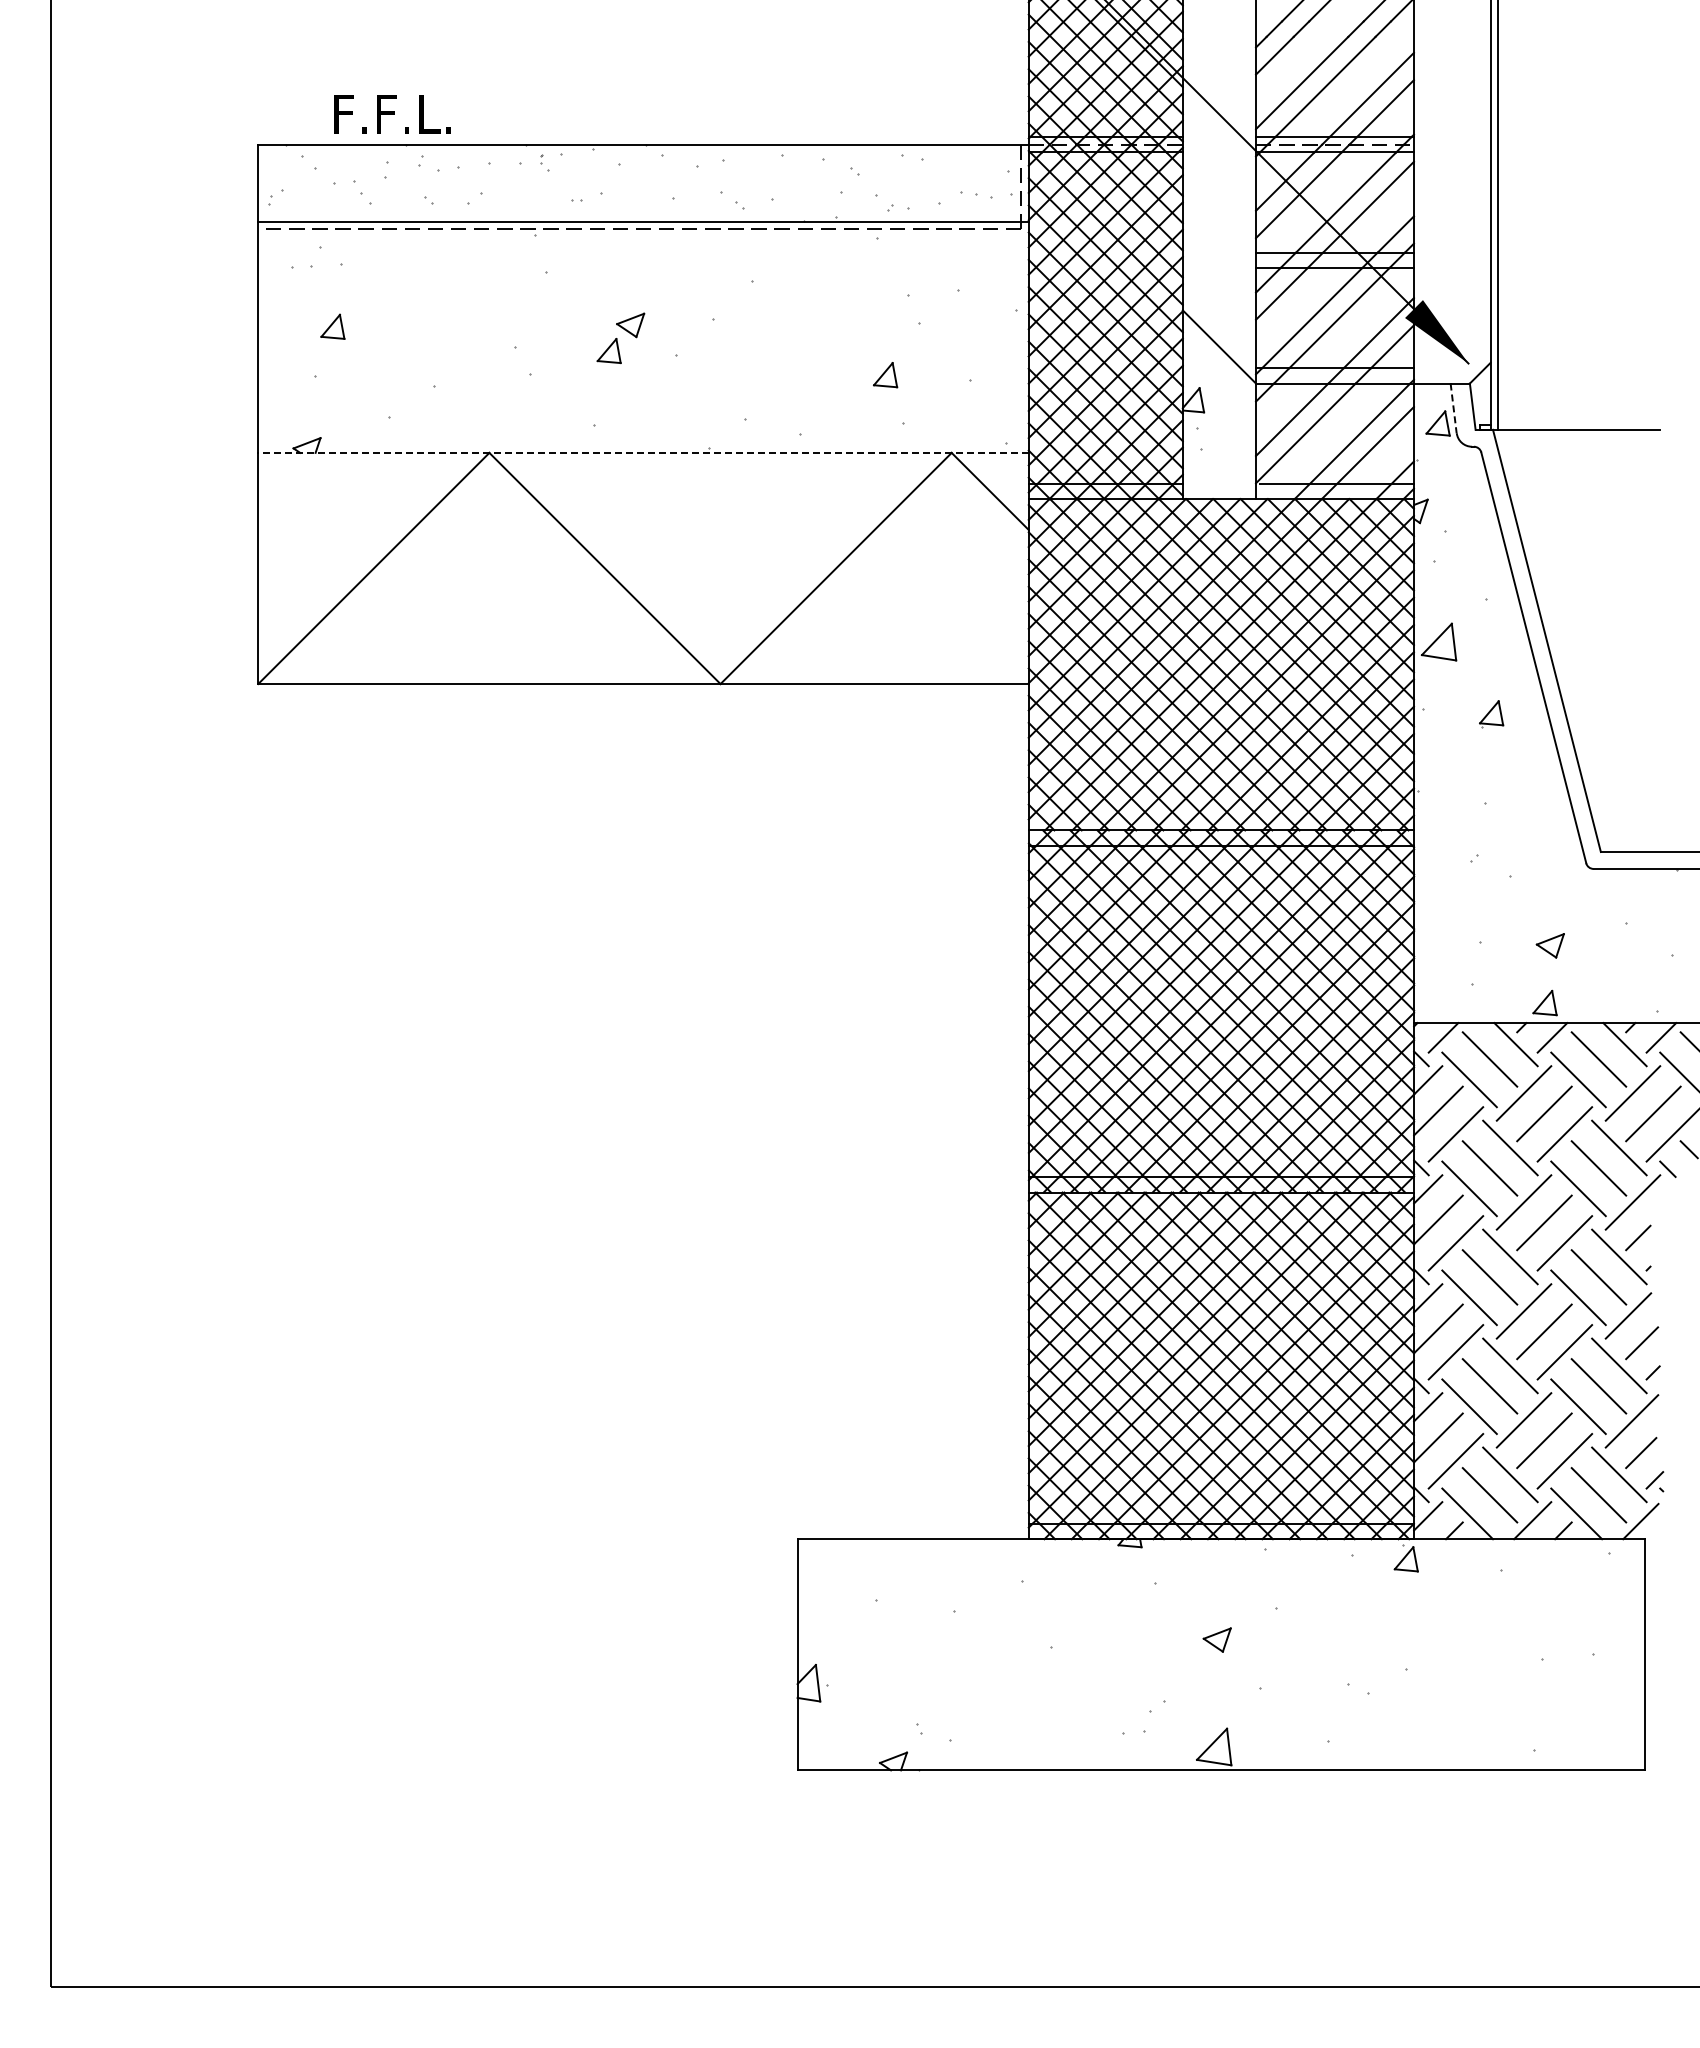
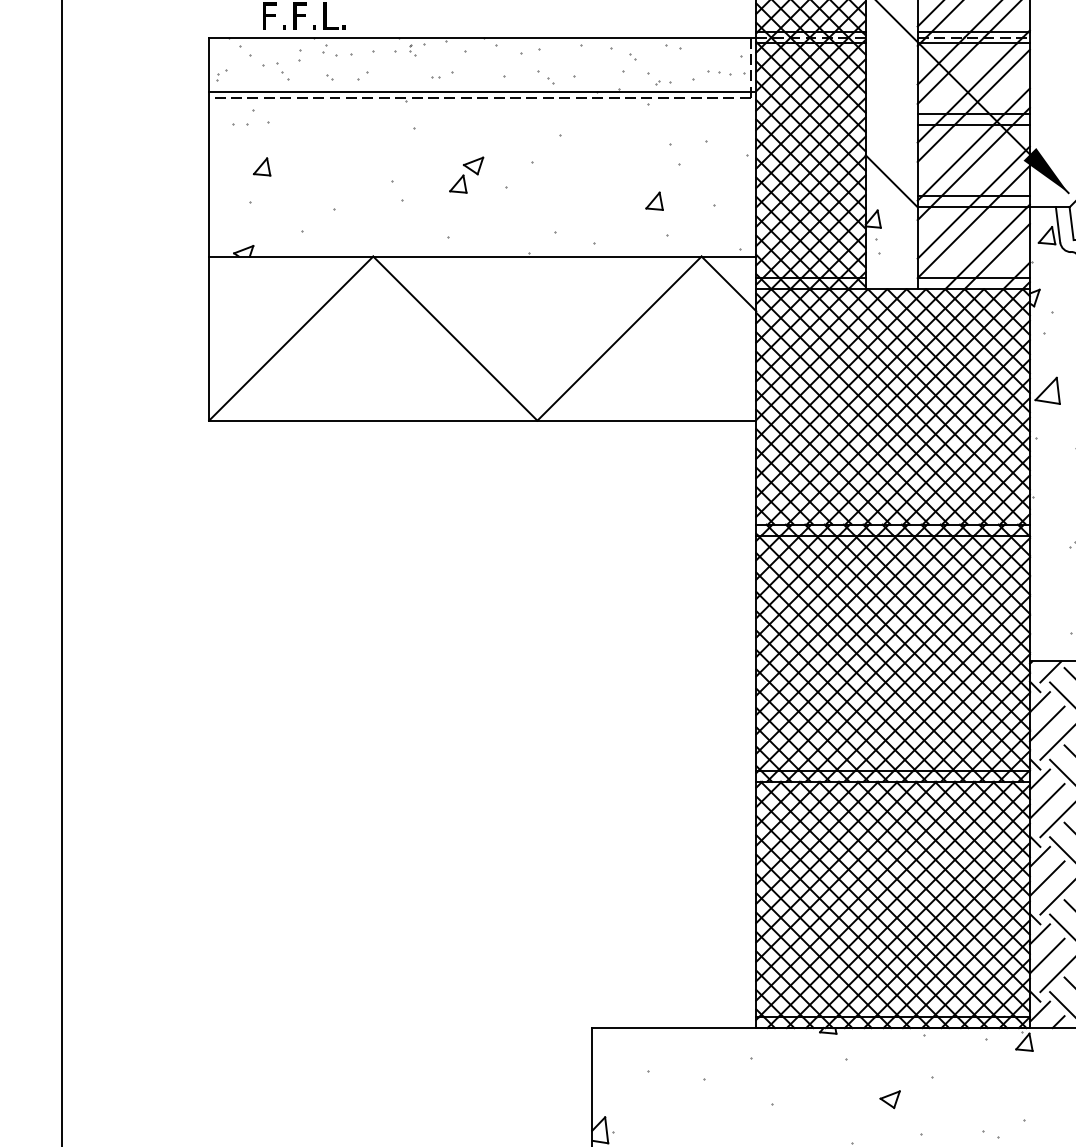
line: (1453, 408) -> (1057, 224), dashed -> solid
line: (643, 452) -> (482, 256), dashed -> solid

